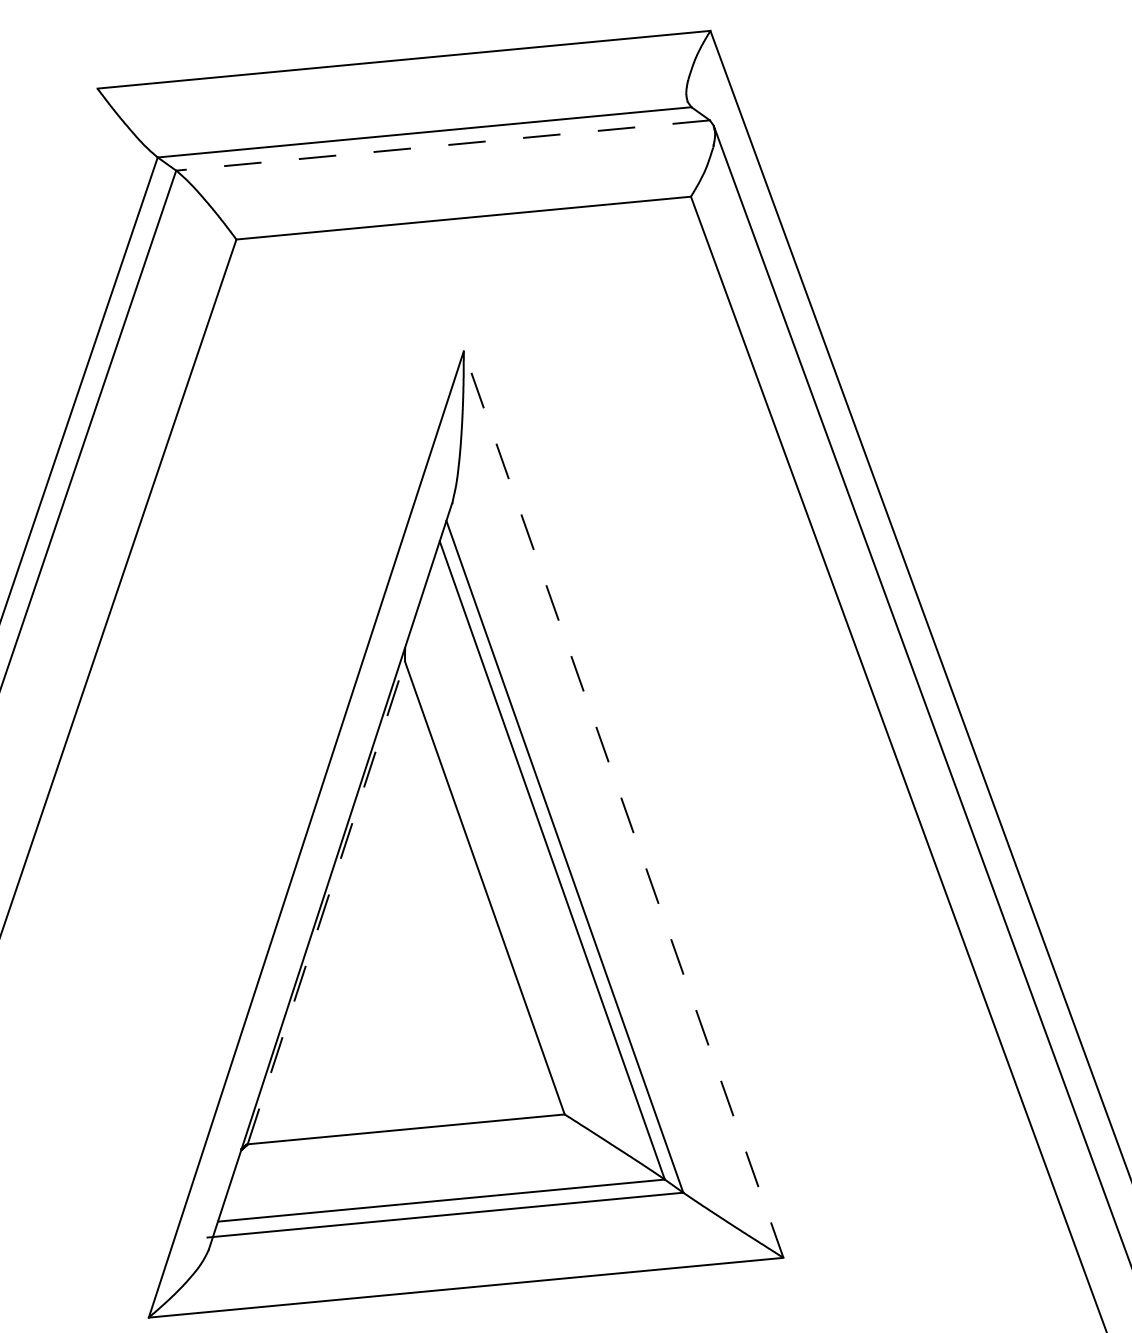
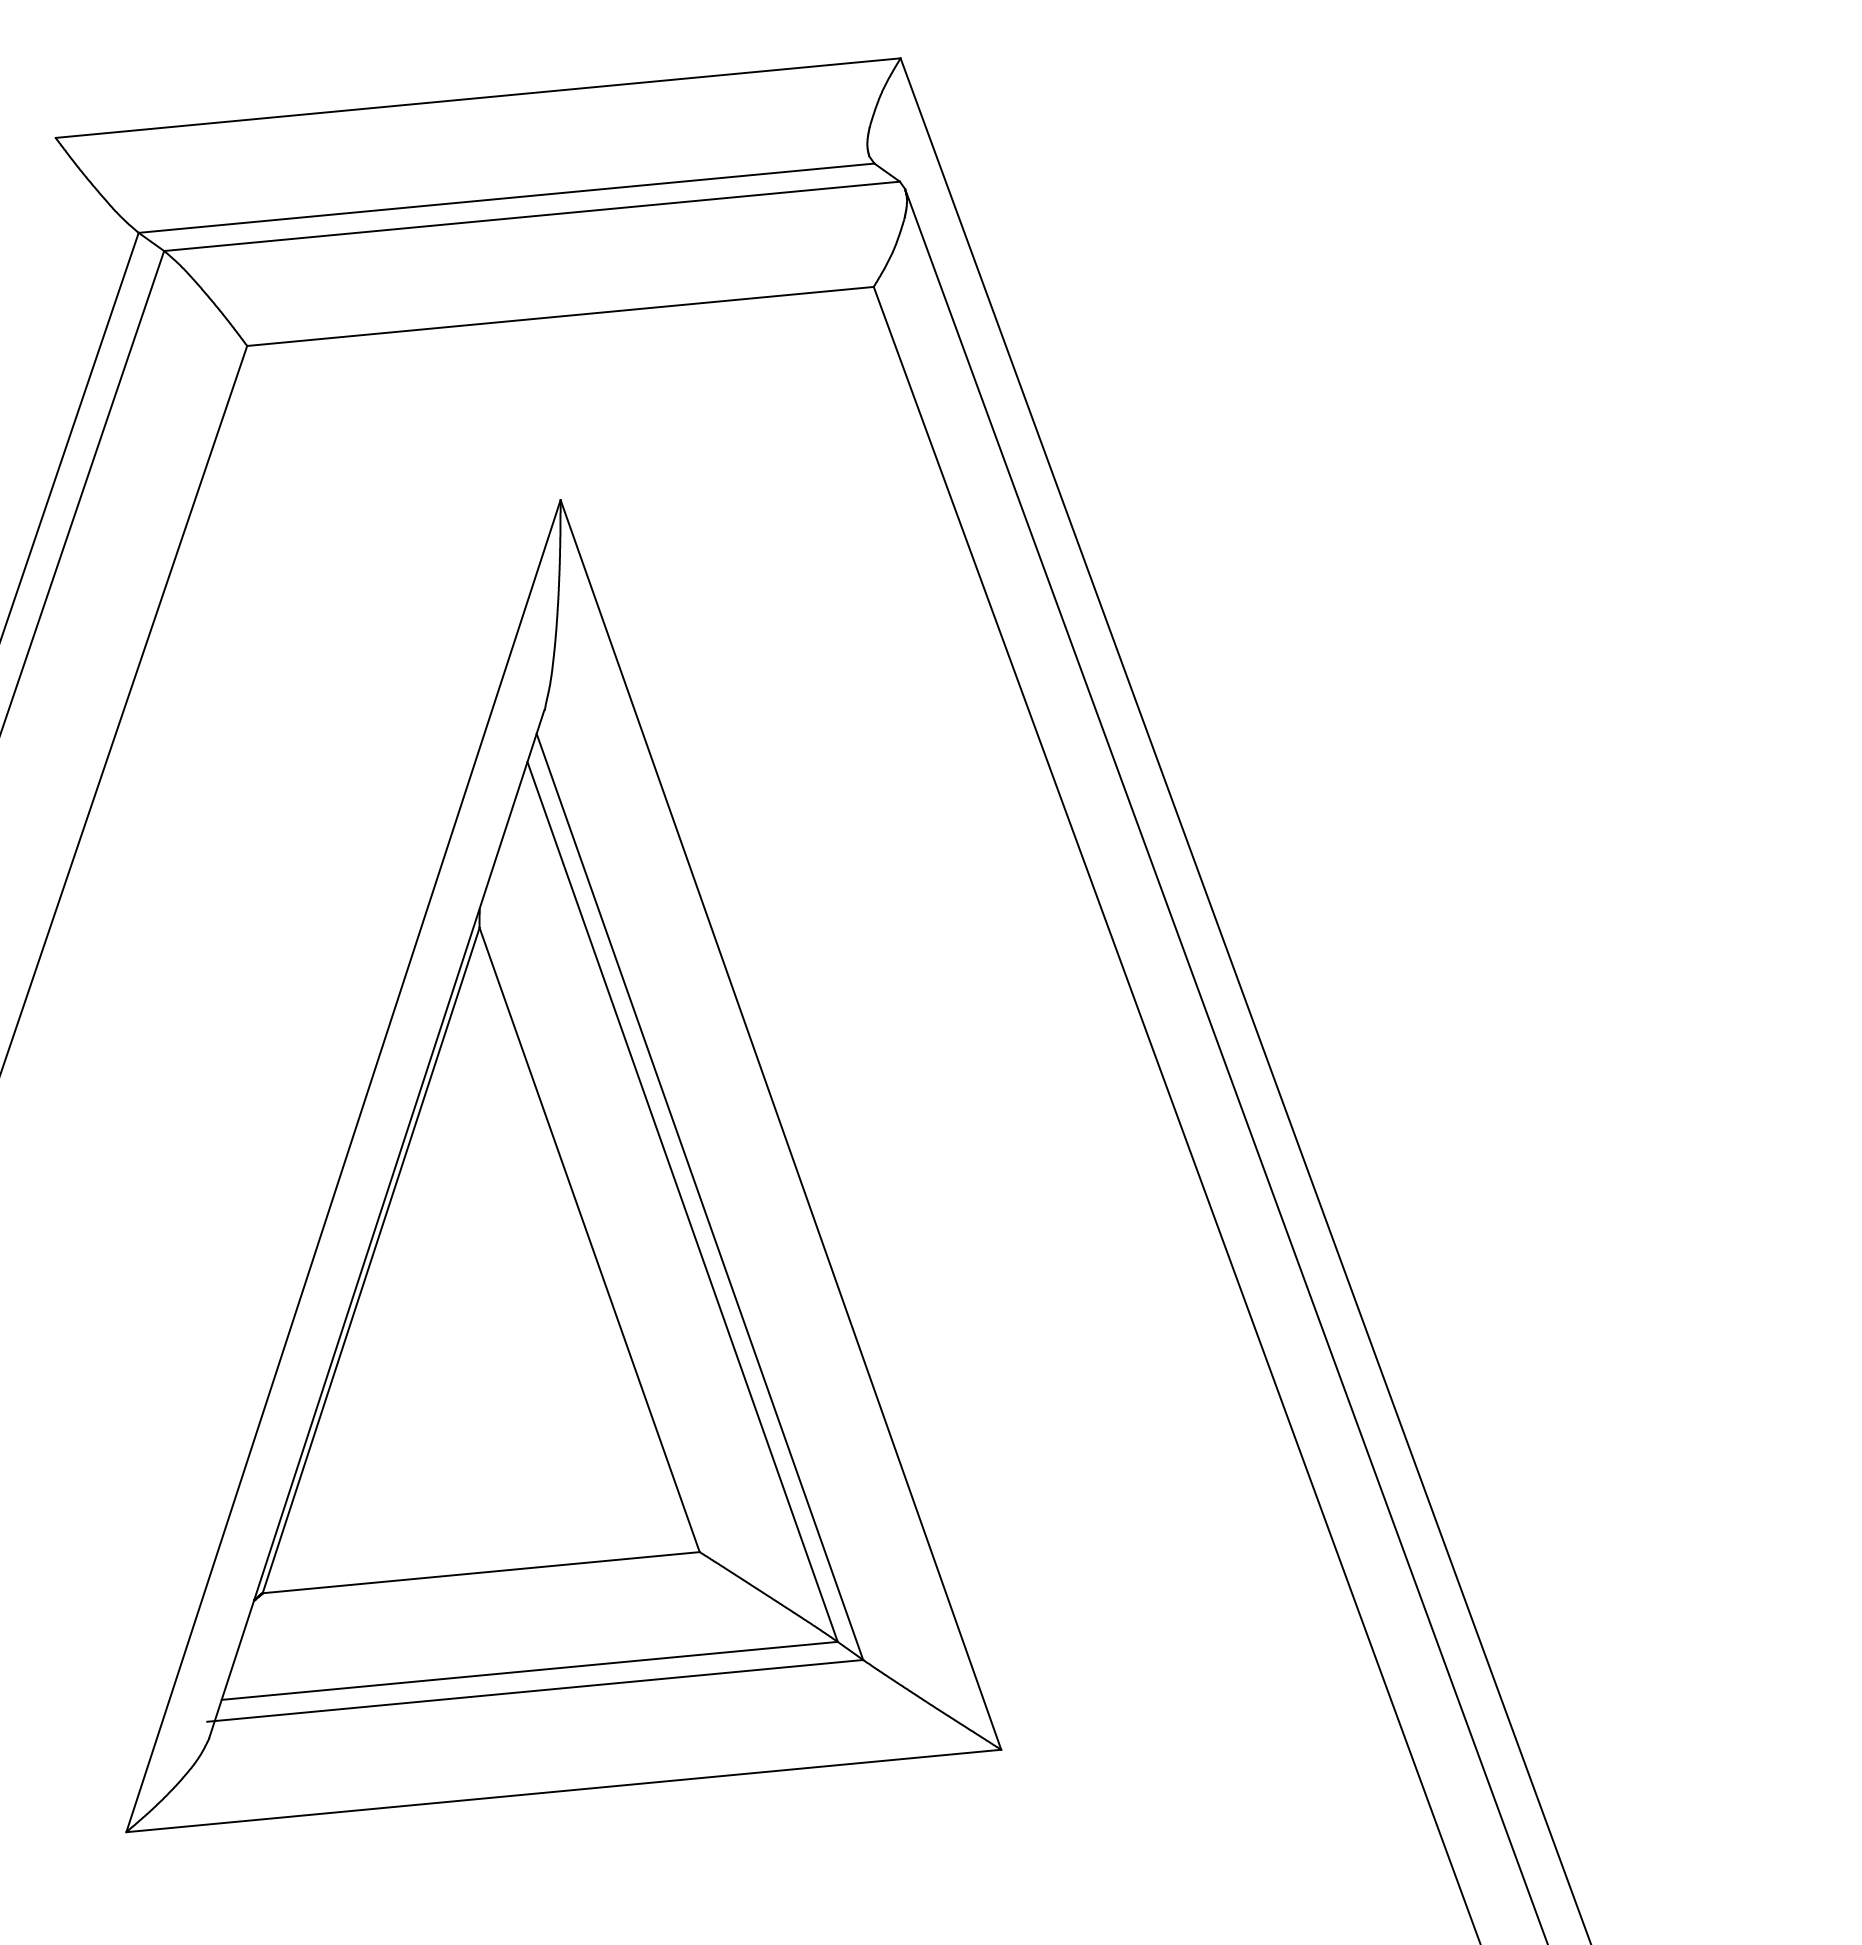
line: (442, 145) -> (531, 216), dashed -> solid
line: (623, 804) -> (780, 1124), dashed -> solid
line: (326, 902) -> (371, 1260), dashed -> solid

